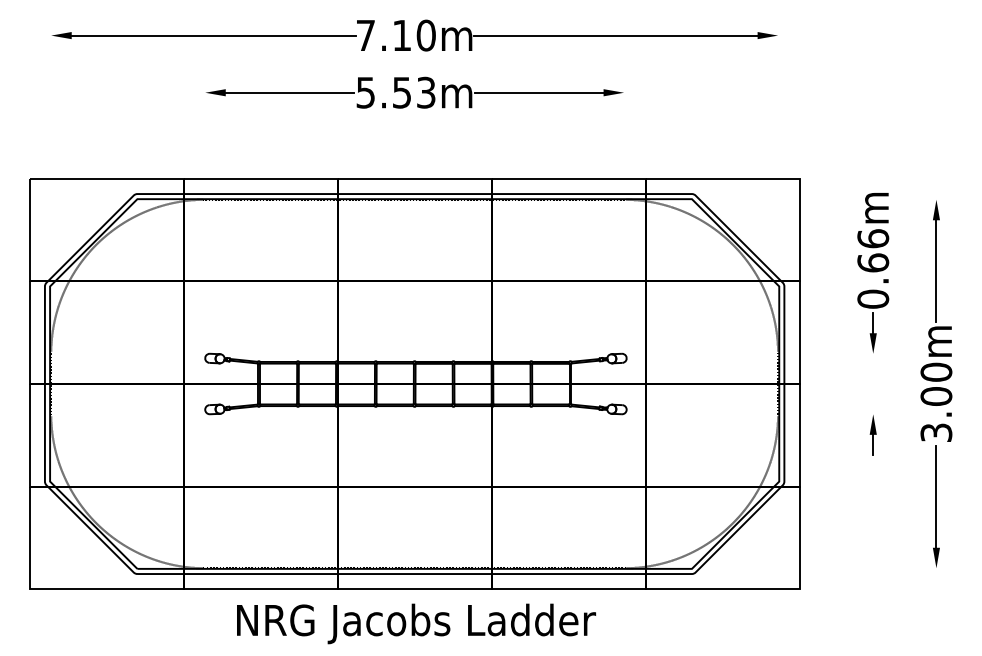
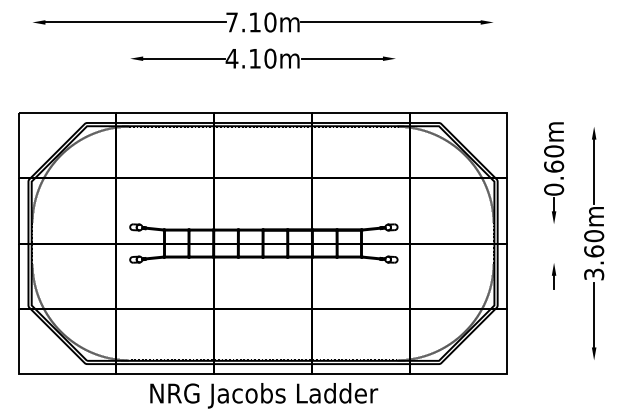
text: (394, 92) -> (250, 58), 5.53m -> 4.10m
text: (872, 238) -> (553, 151), 0.66m -> 0.60m
text: (935, 396) -> (593, 251), 3.00m -> 3.60m

